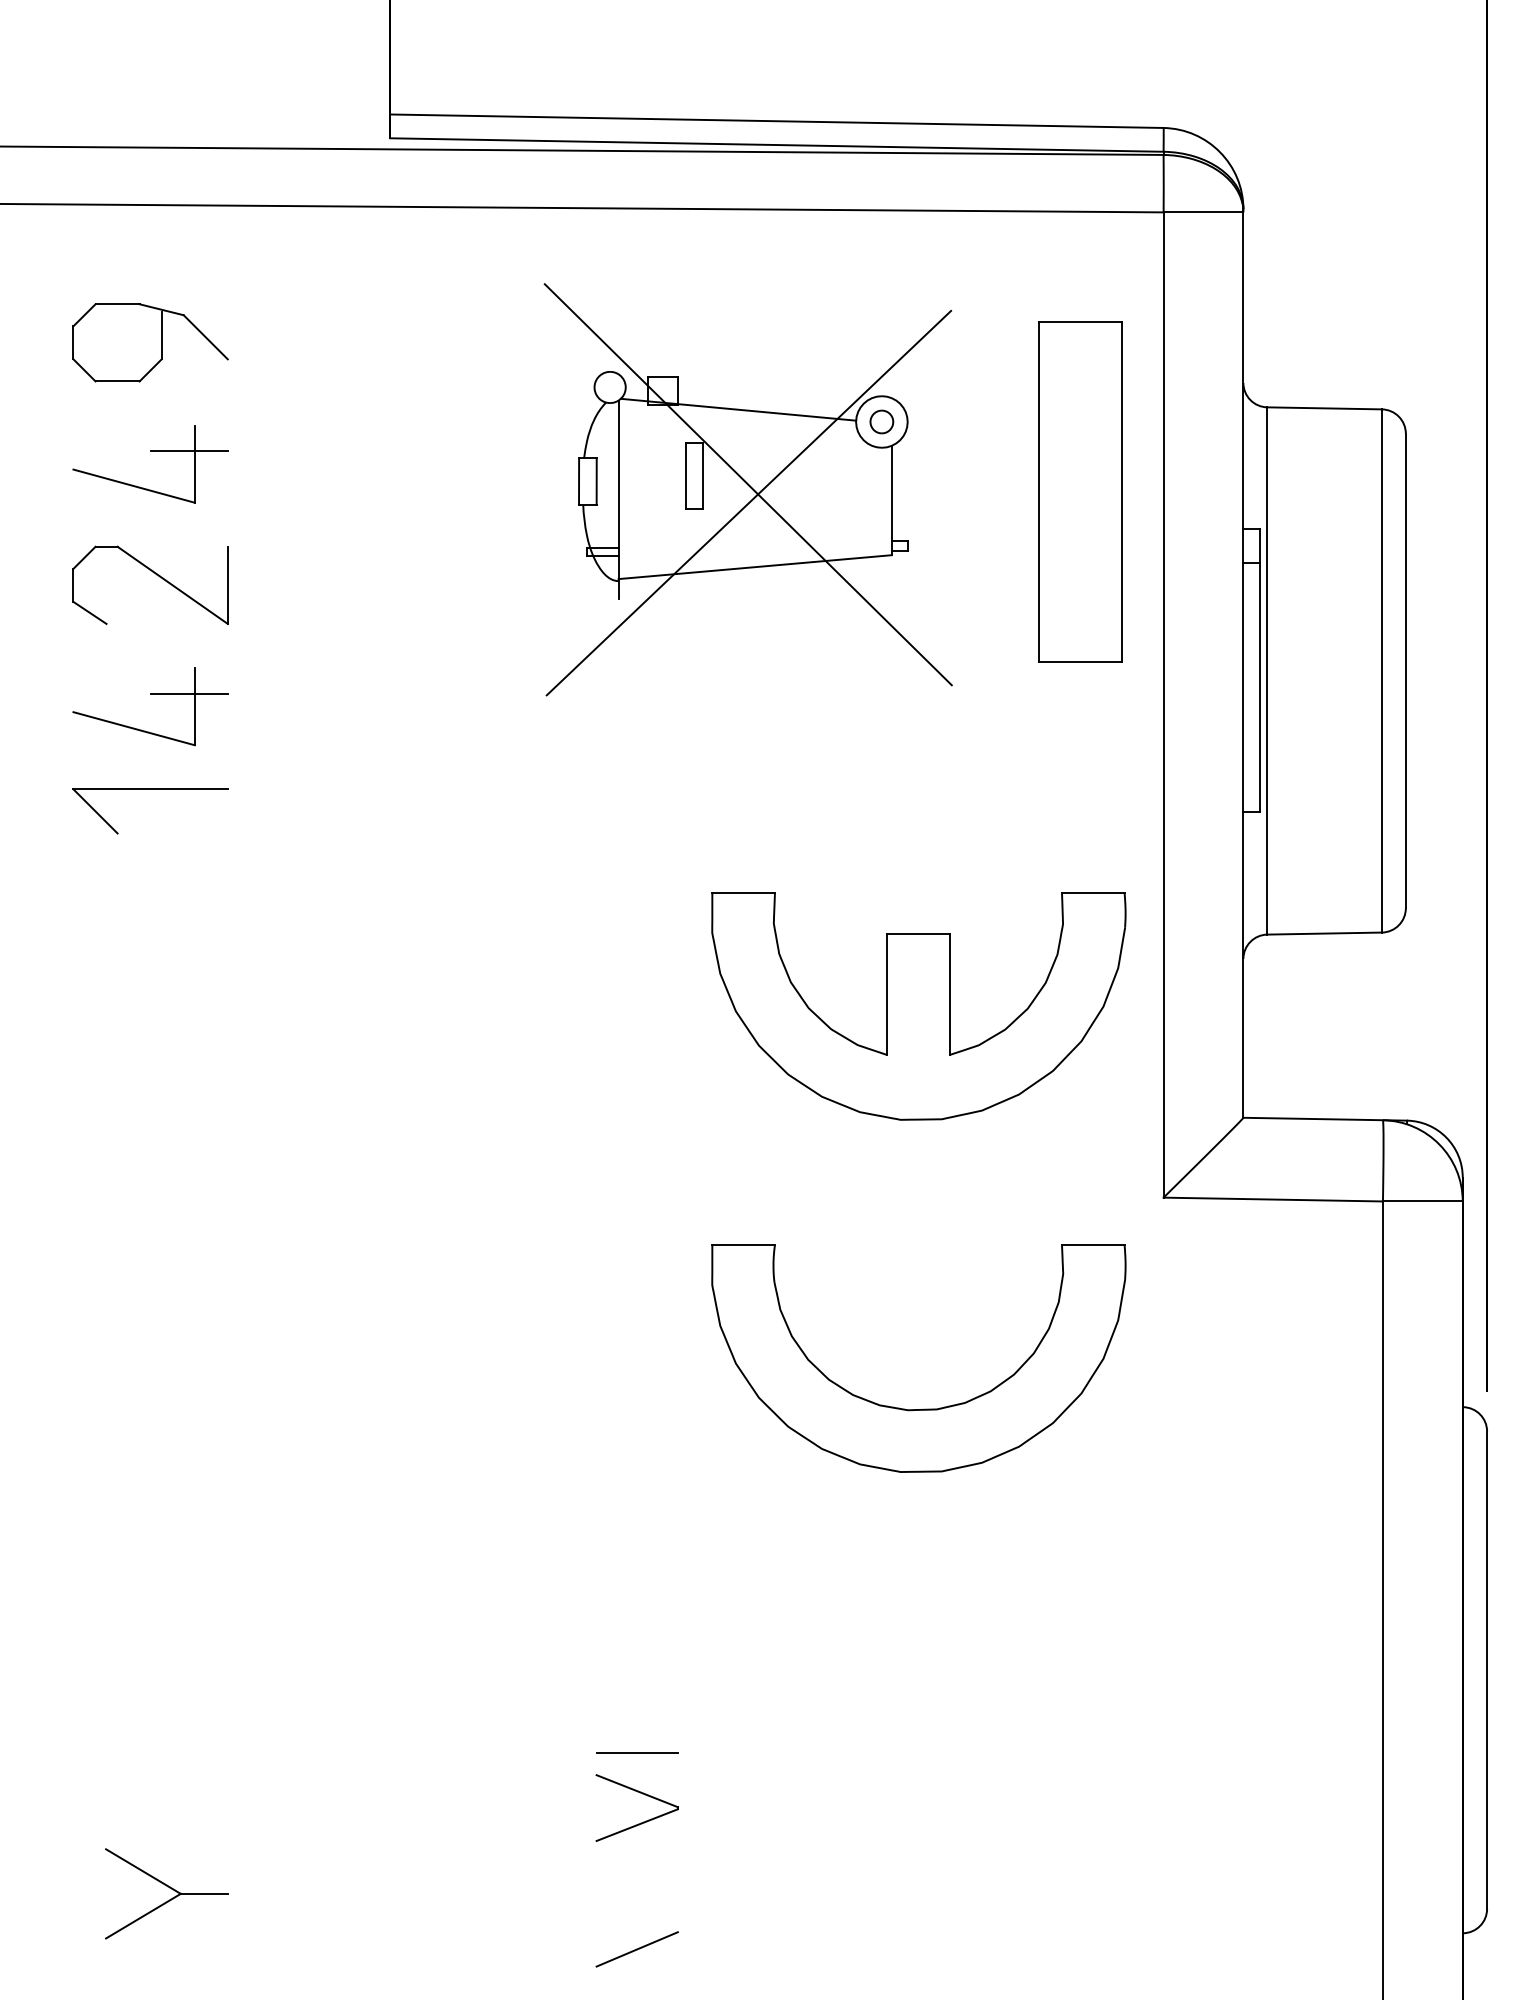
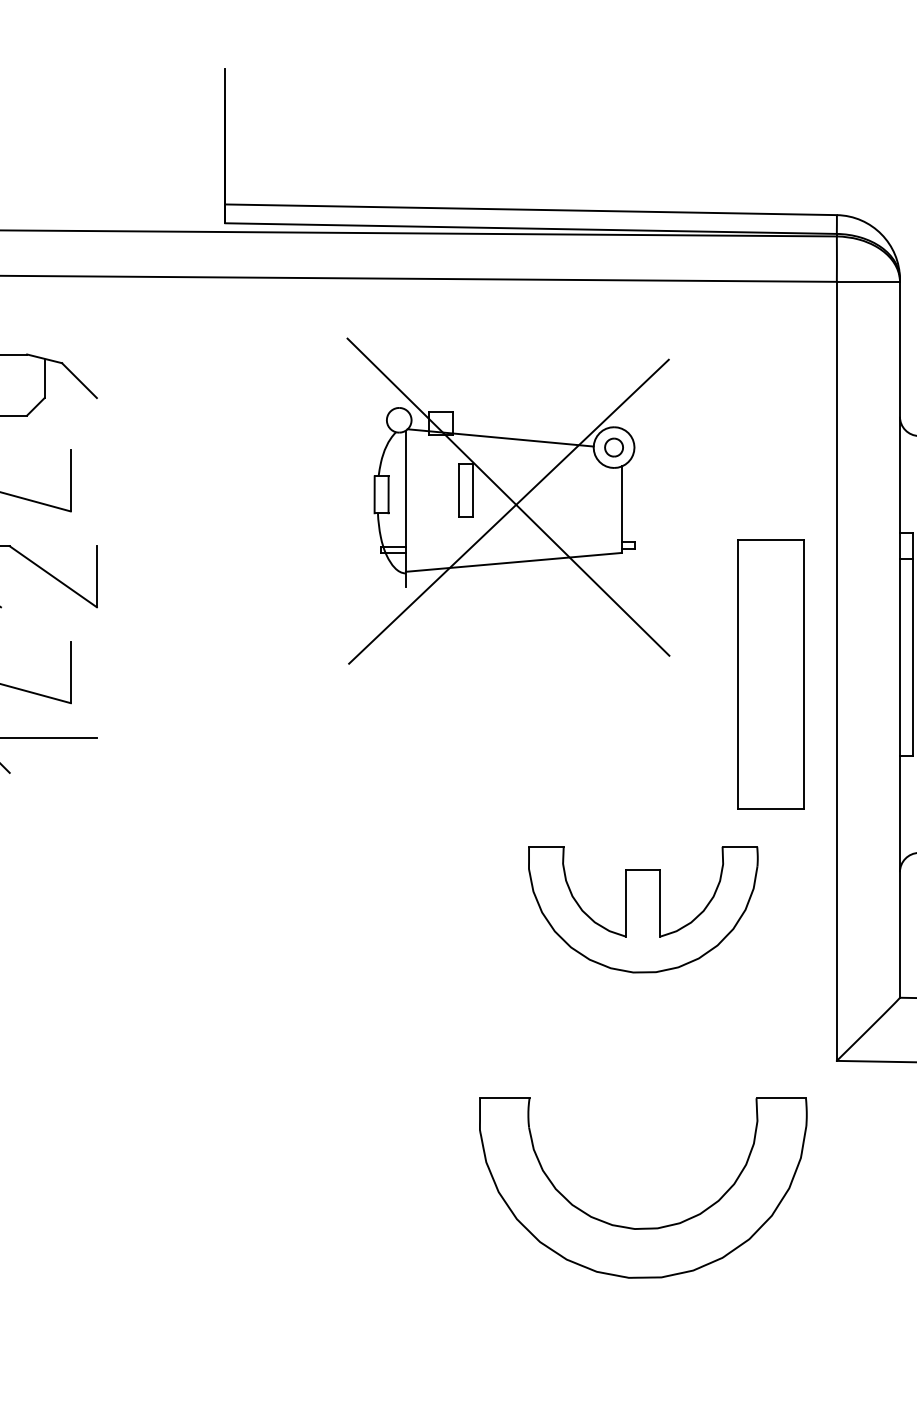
line: (188, 451) -> (65, 470), removed
part: (1080, 491) -> (771, 674), moved
line: (188, 693) -> (65, 662), removed
part: (918, 1006) -> (643, 909), size x0.7

